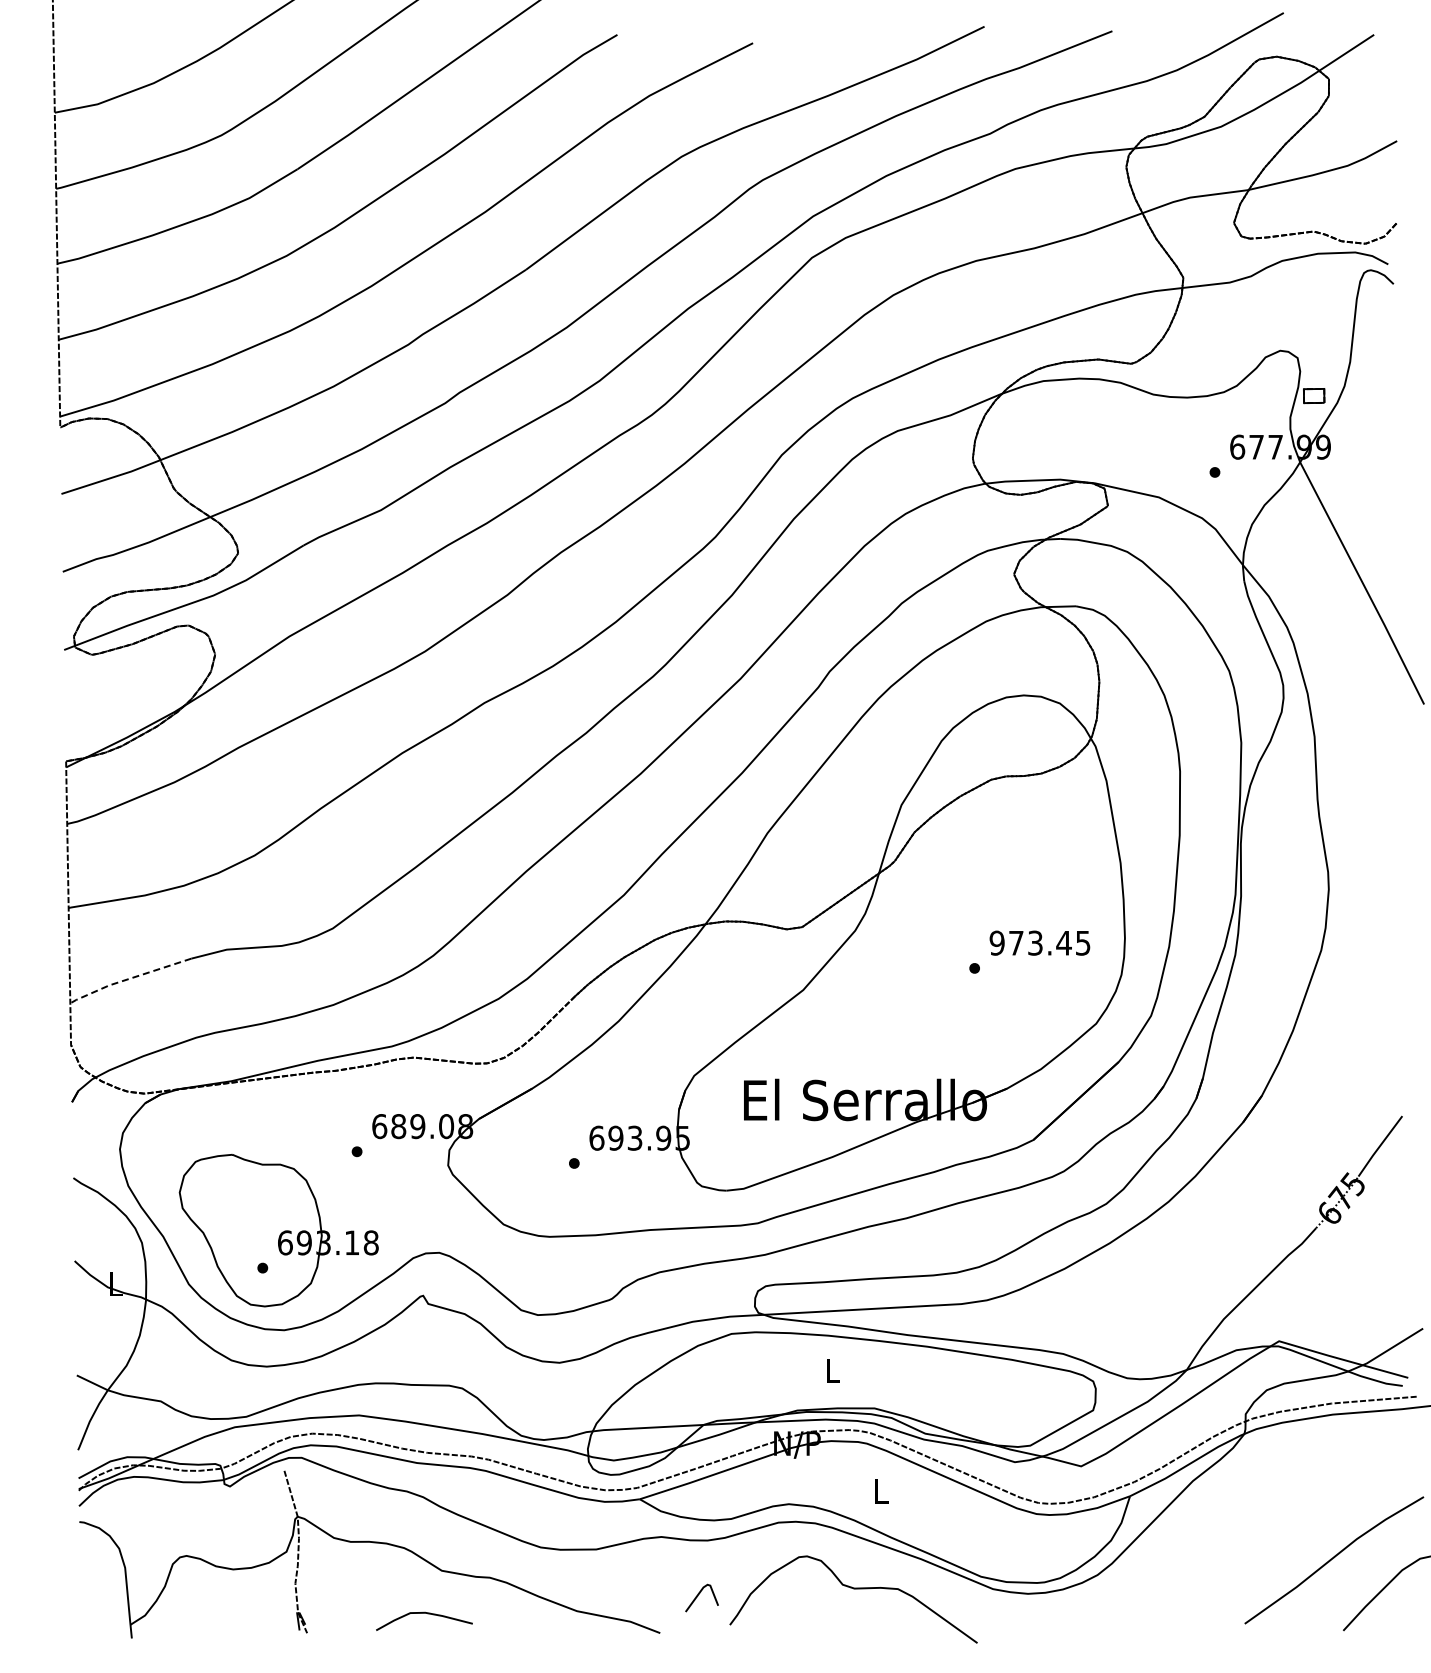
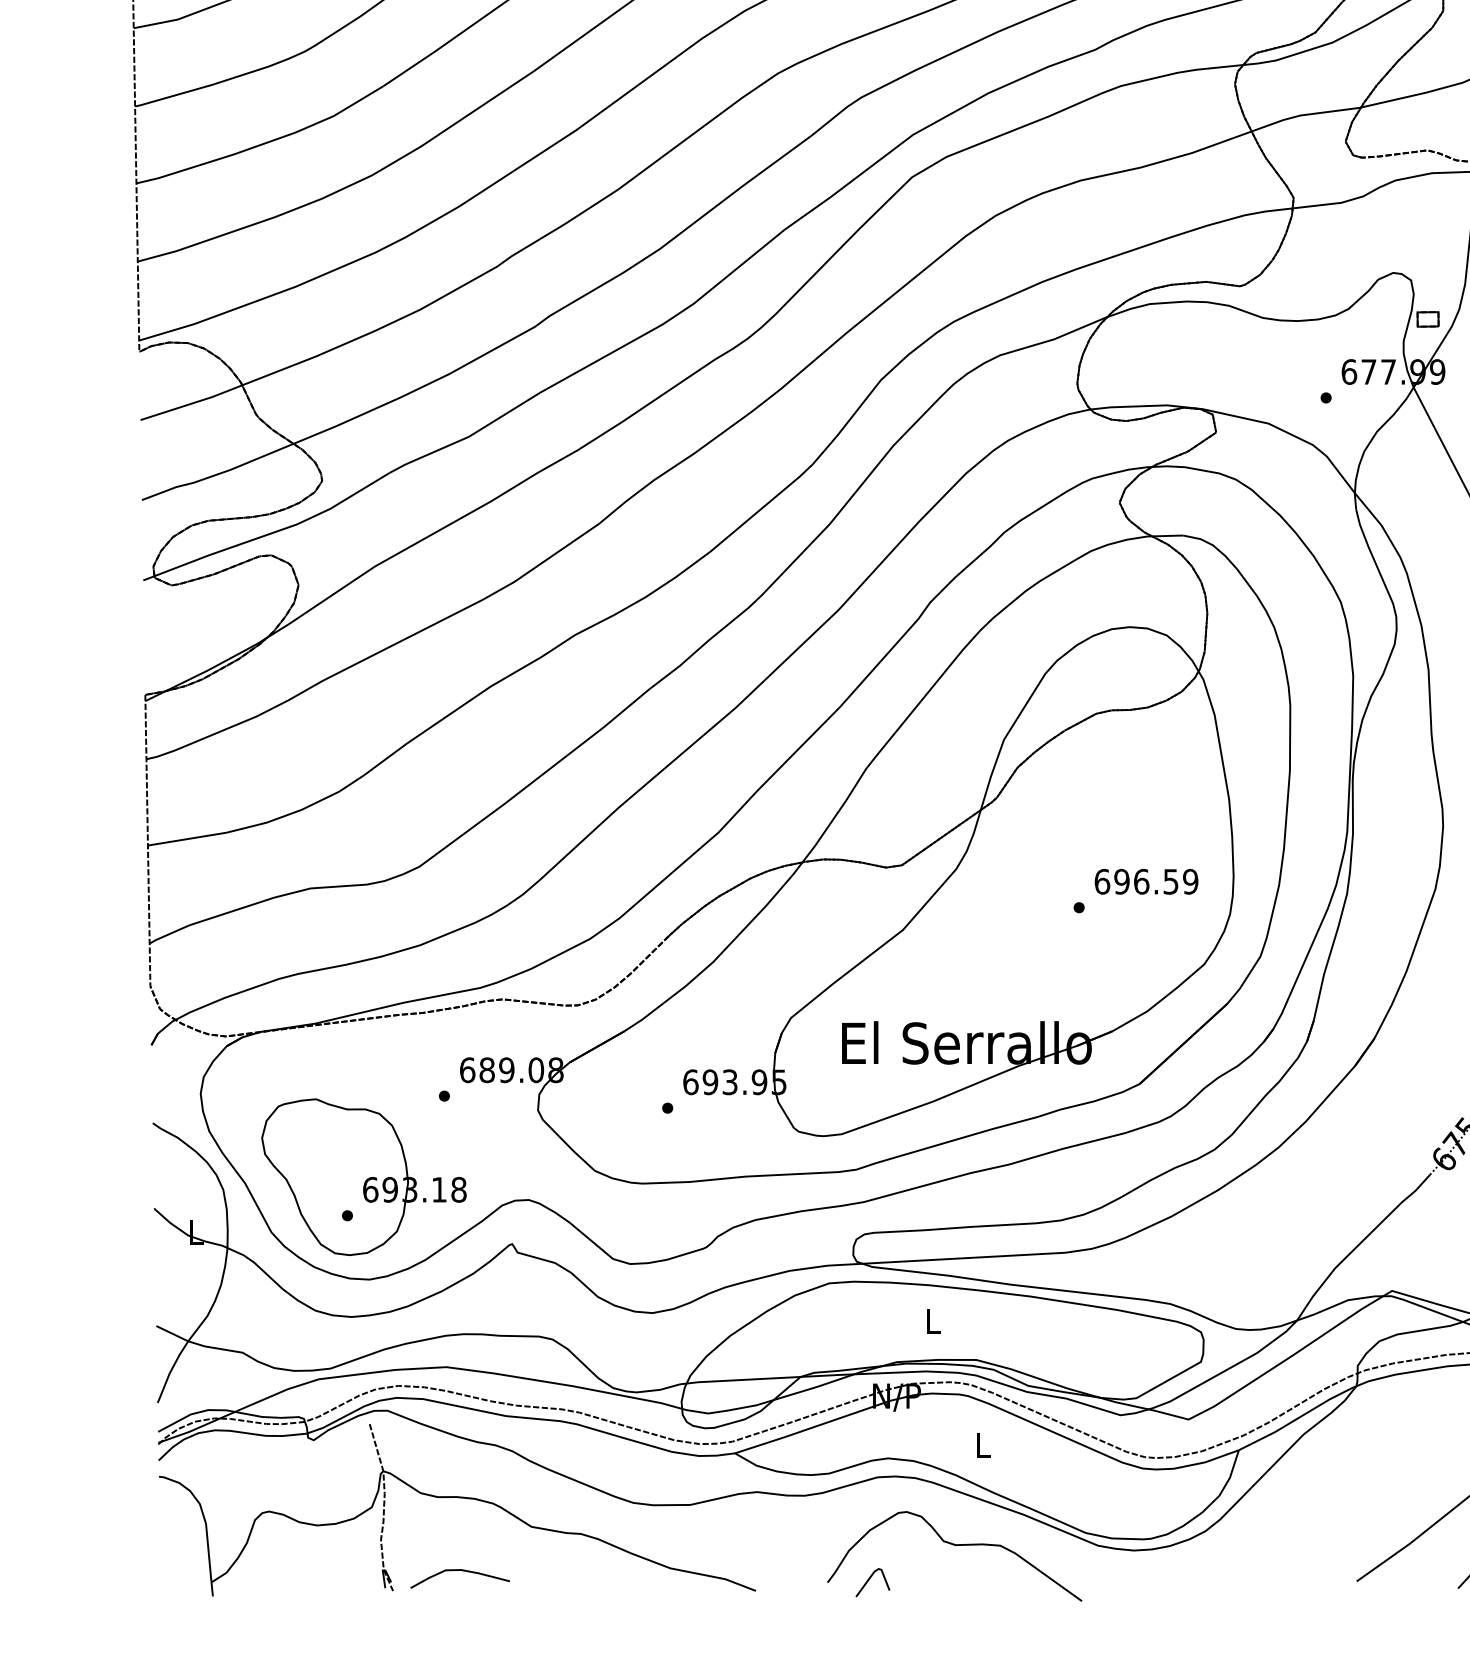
text: (1039, 942) -> (1145, 881), 973.45 -> 696.59
line: (129, 979) -> (210, 919), dashed -> solid
line: (698, 1596) -> (869, 1581), moved
curve: (427, 1614) -> (463, 1571), moved

